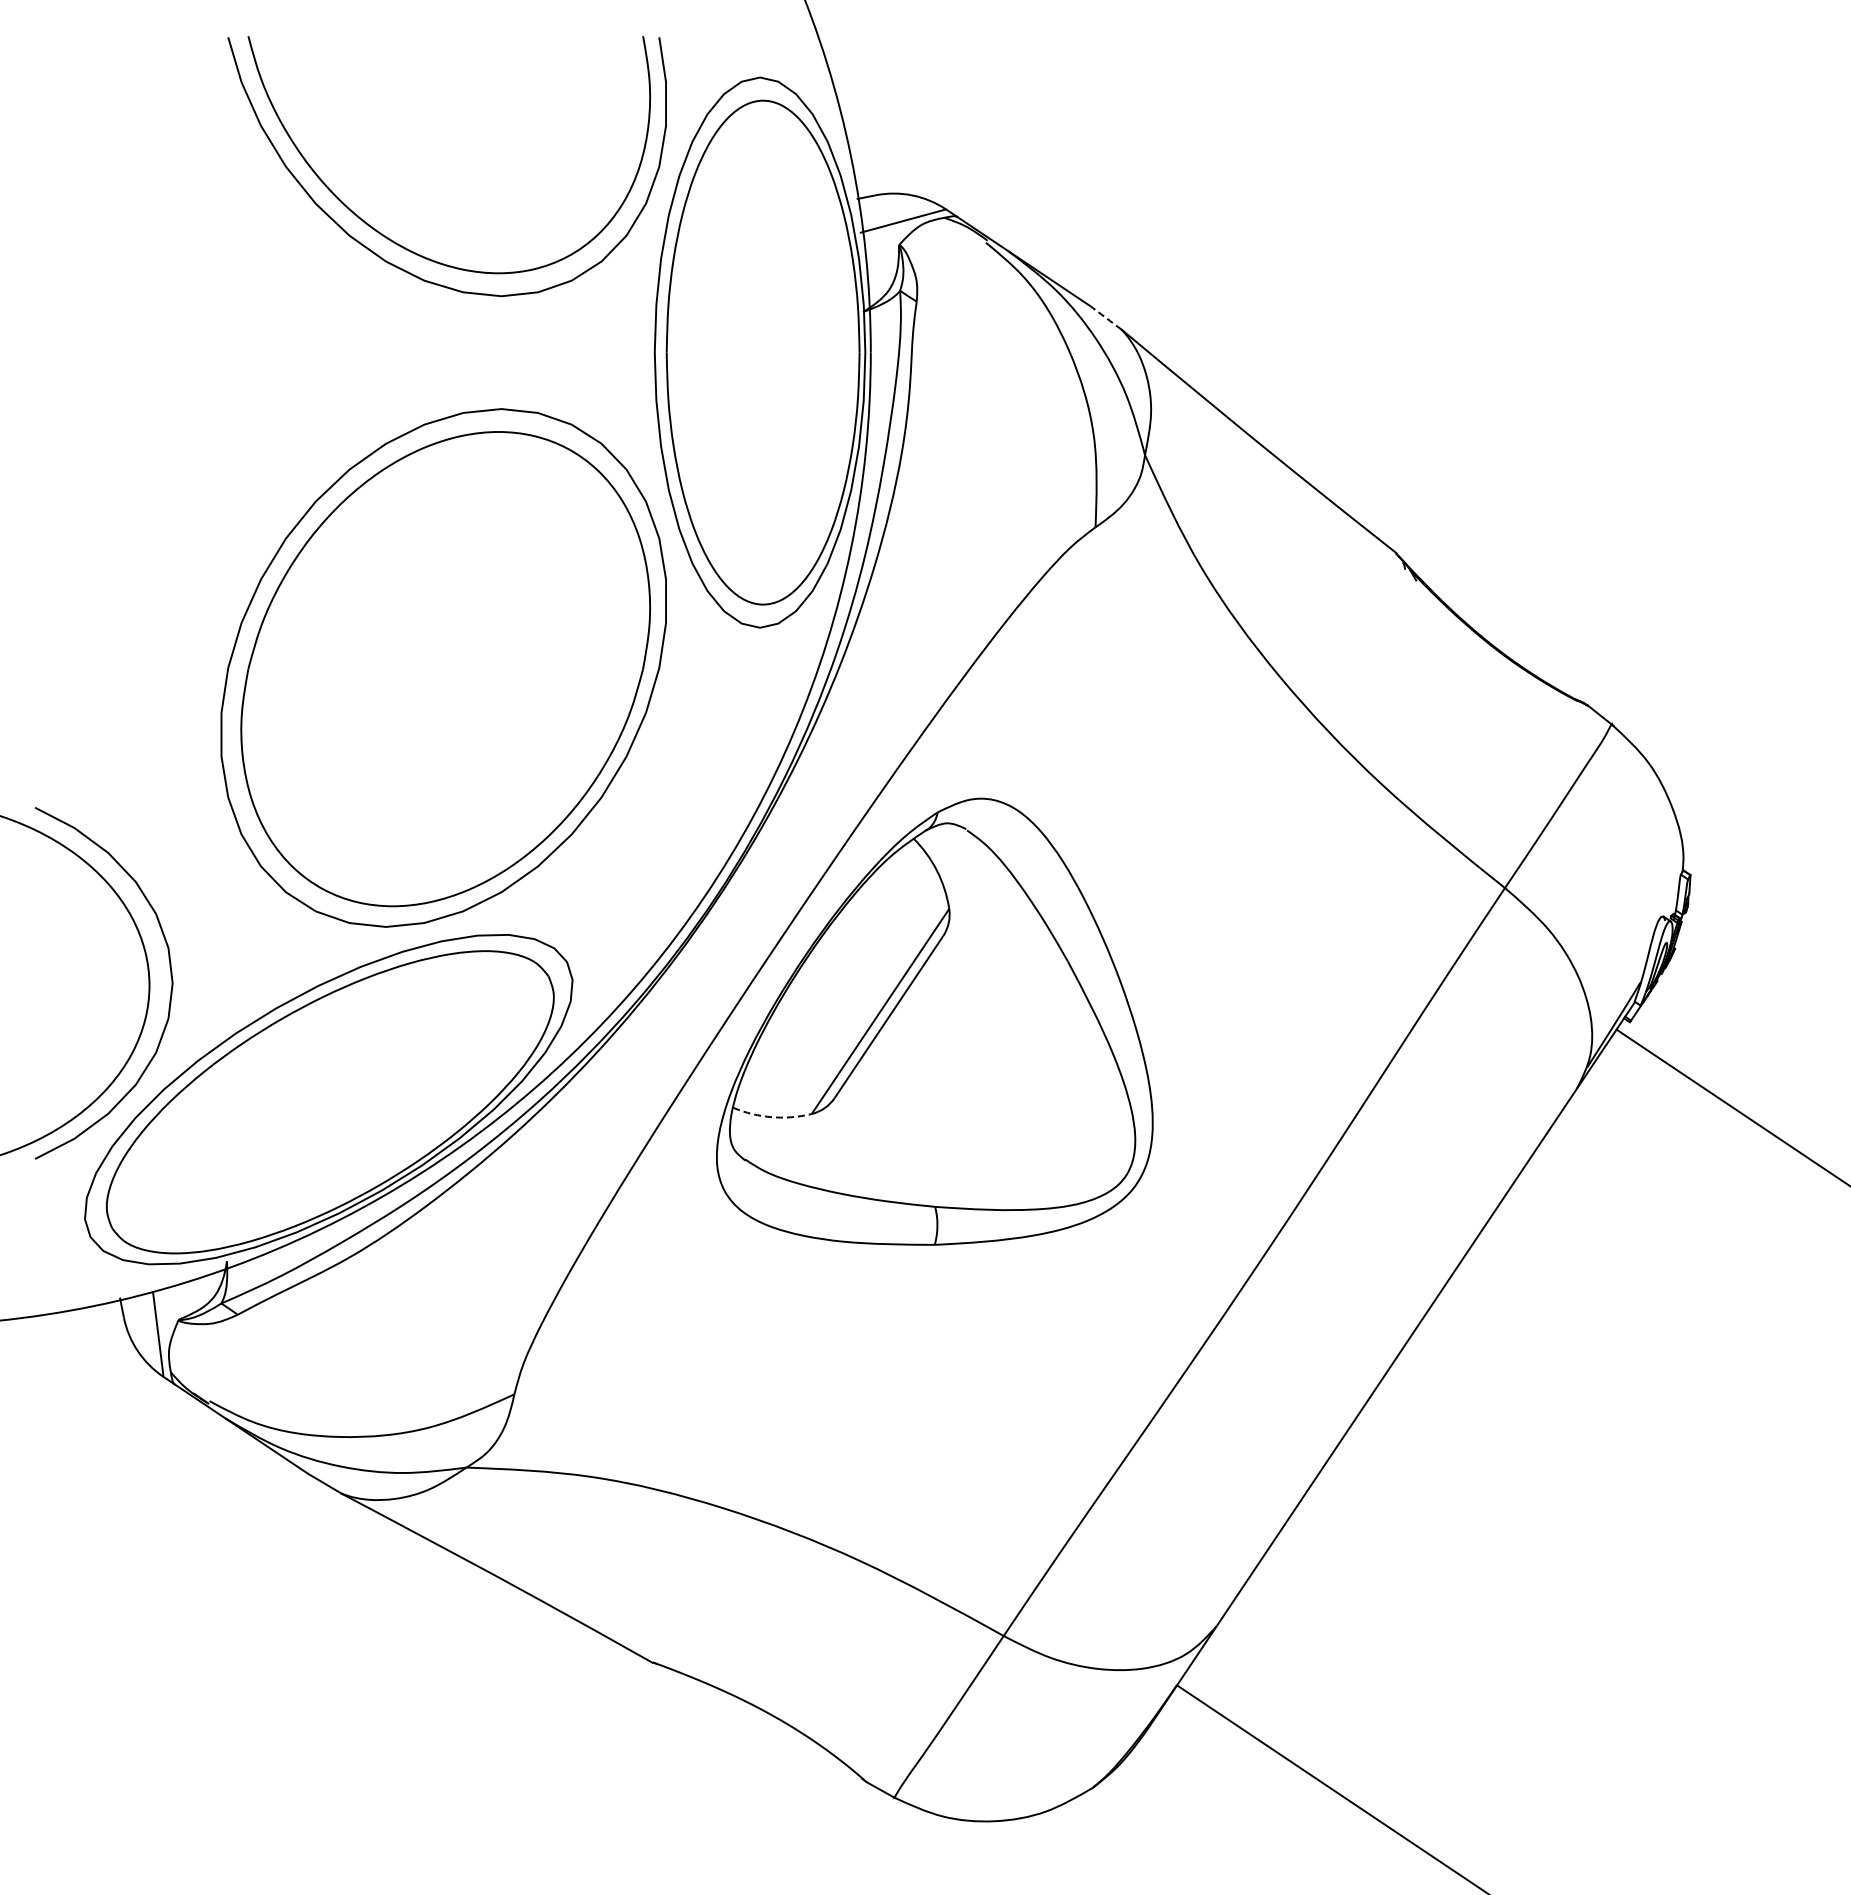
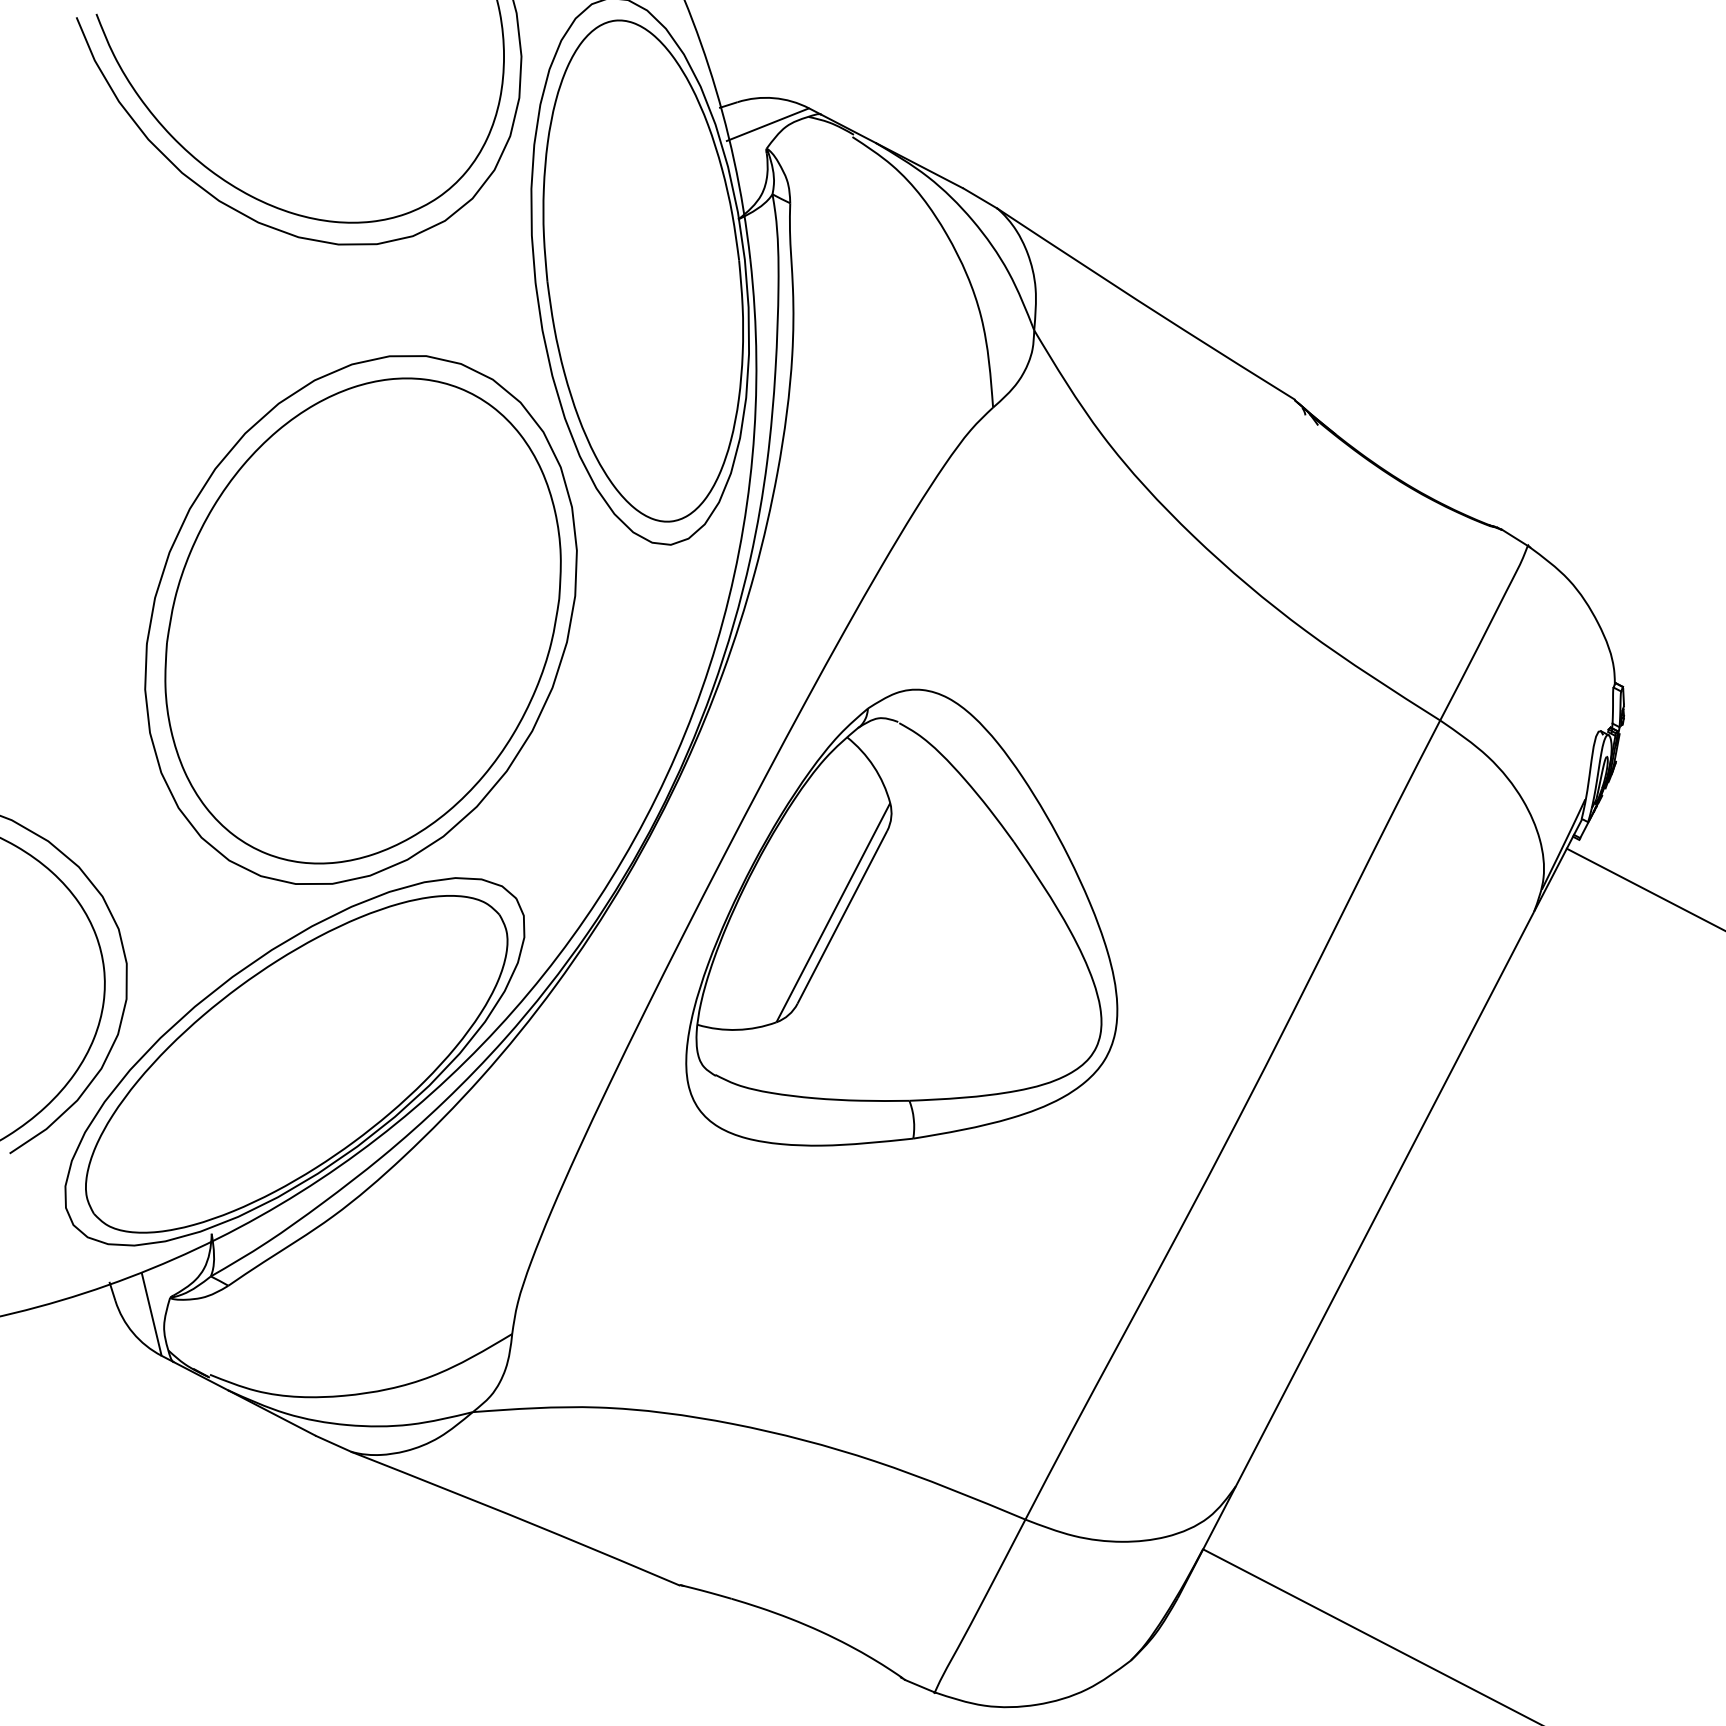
line: (1105, 317) -> (979, 197), dashed -> solid
arc: (772, 1117) -> (737, 1030), dashed -> solid

